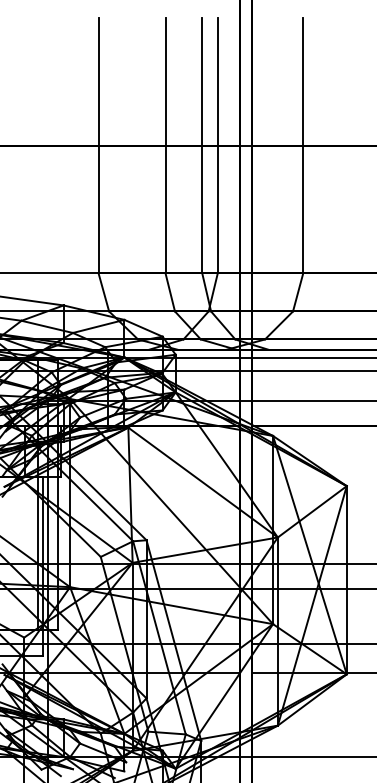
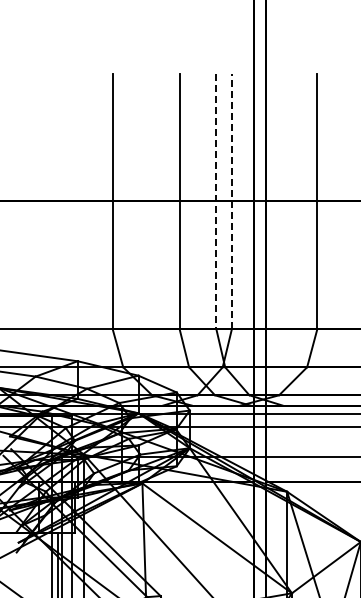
line: (202, 145) -> (216, 201), solid -> dashed
line: (217, 145) -> (231, 201), solid -> dashed

